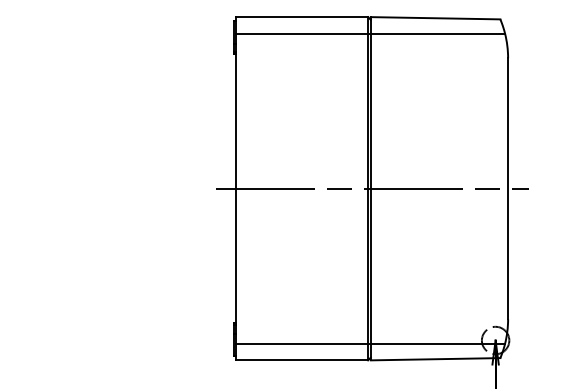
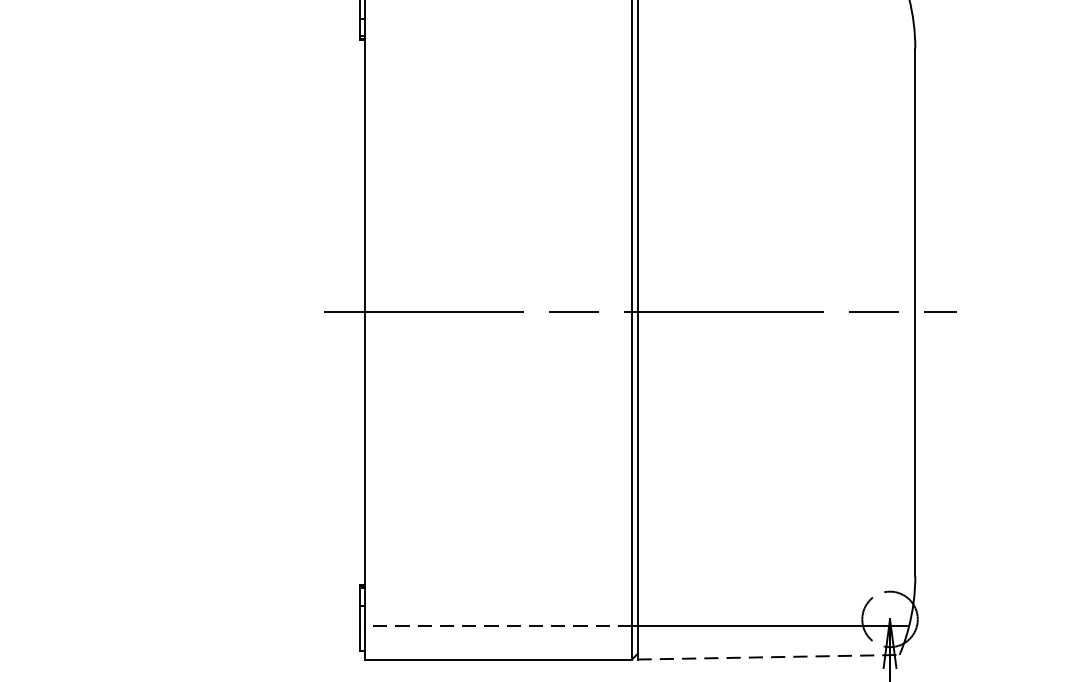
line: (302, 343) -> (499, 625), solid -> dashed
line: (435, 359) -> (768, 657), solid -> dashed

